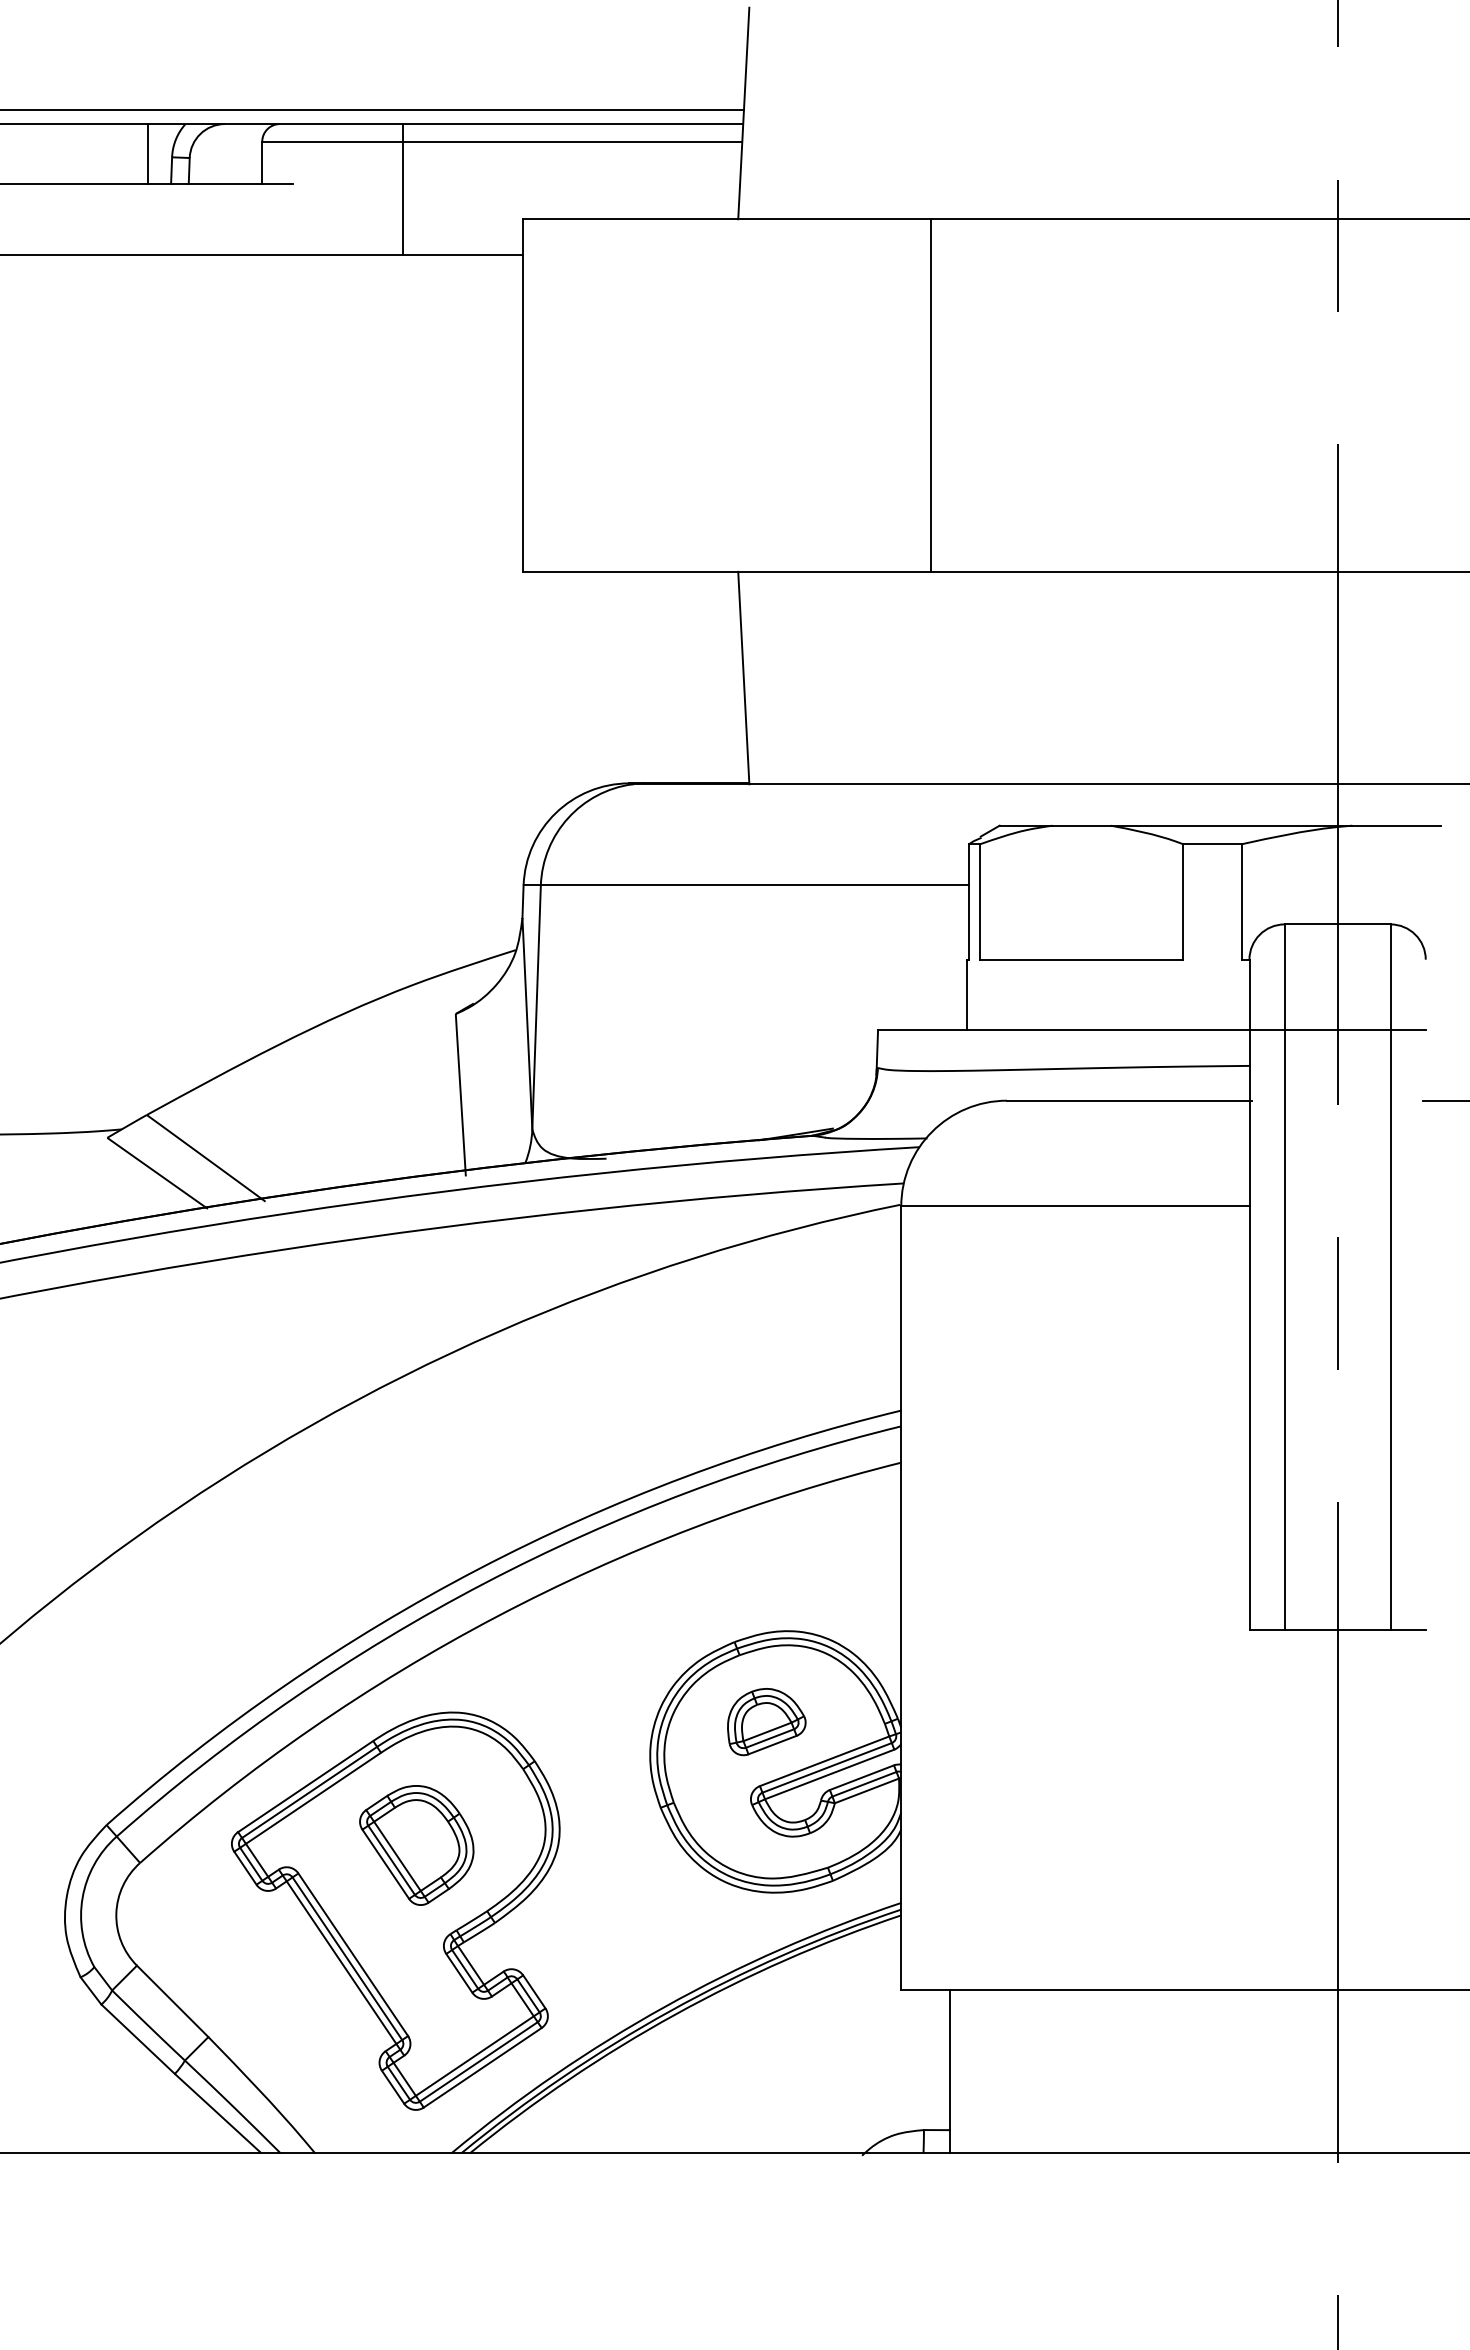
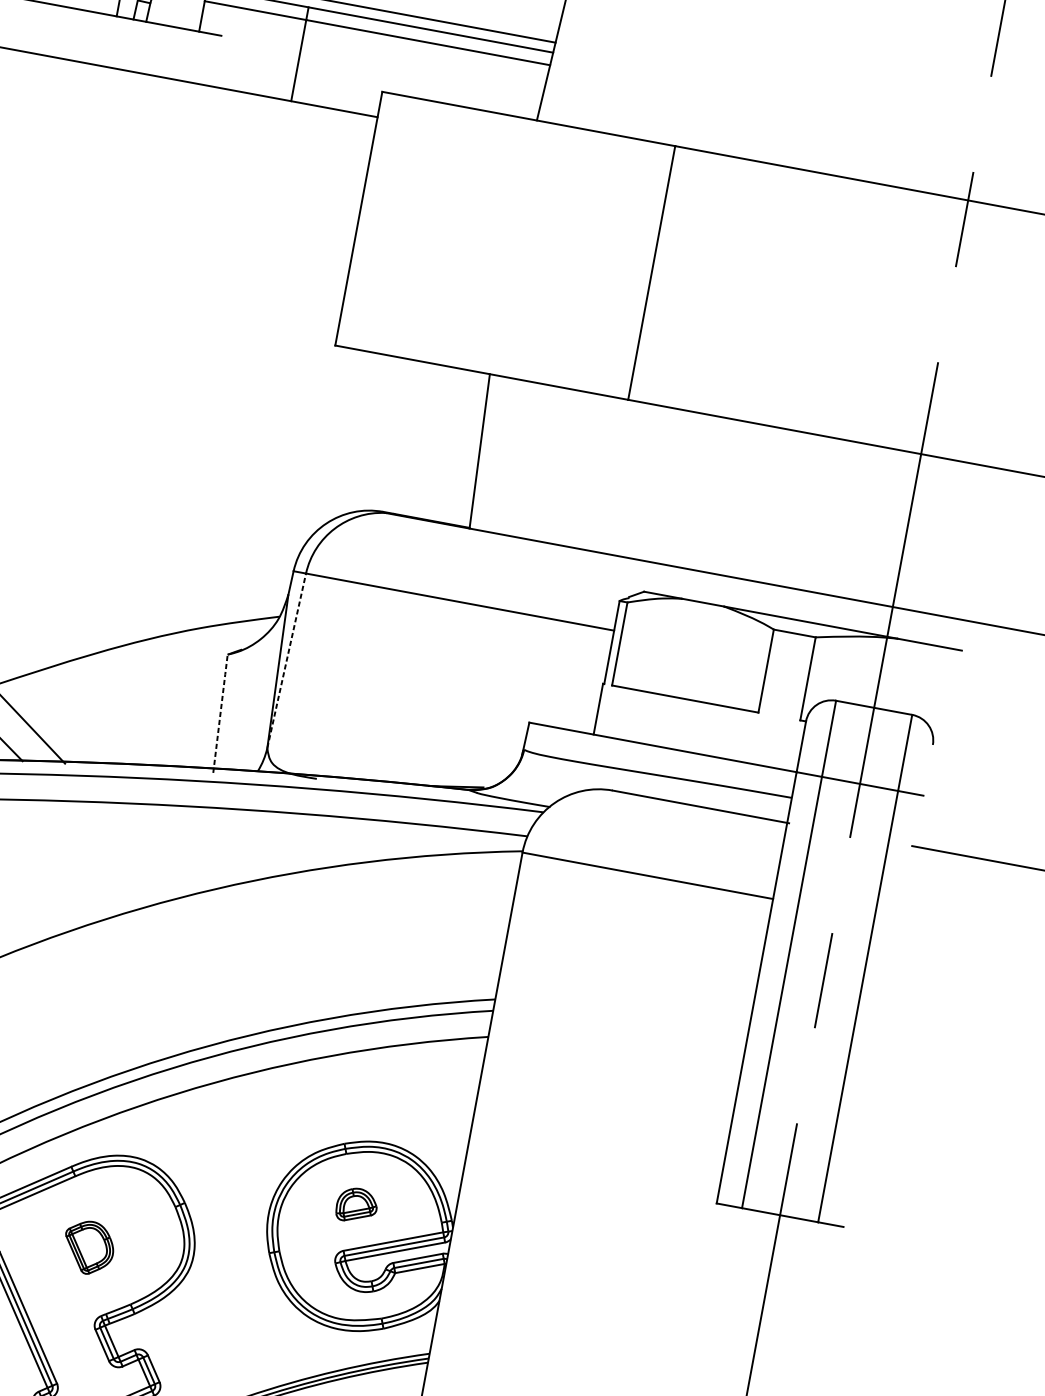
line: (536, 1007) -> (286, 660), solid -> dashed
line: (460, 1093) -> (220, 712), solid -> dashed
part: (766, 1722) -> (356, 1205), size x0.7
part: (416, 1845) -> (88, 1247), size x0.6

